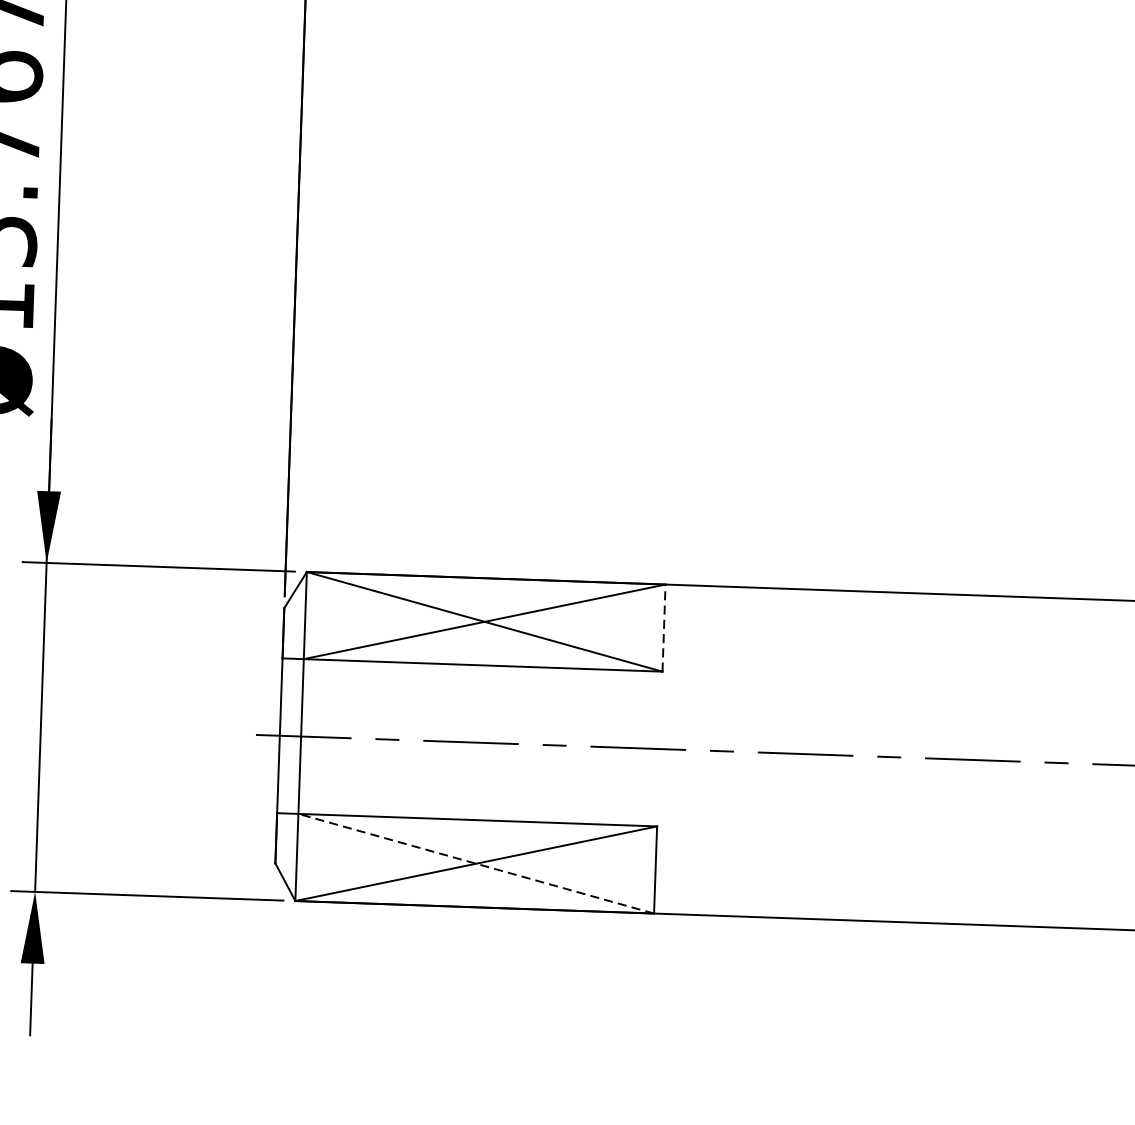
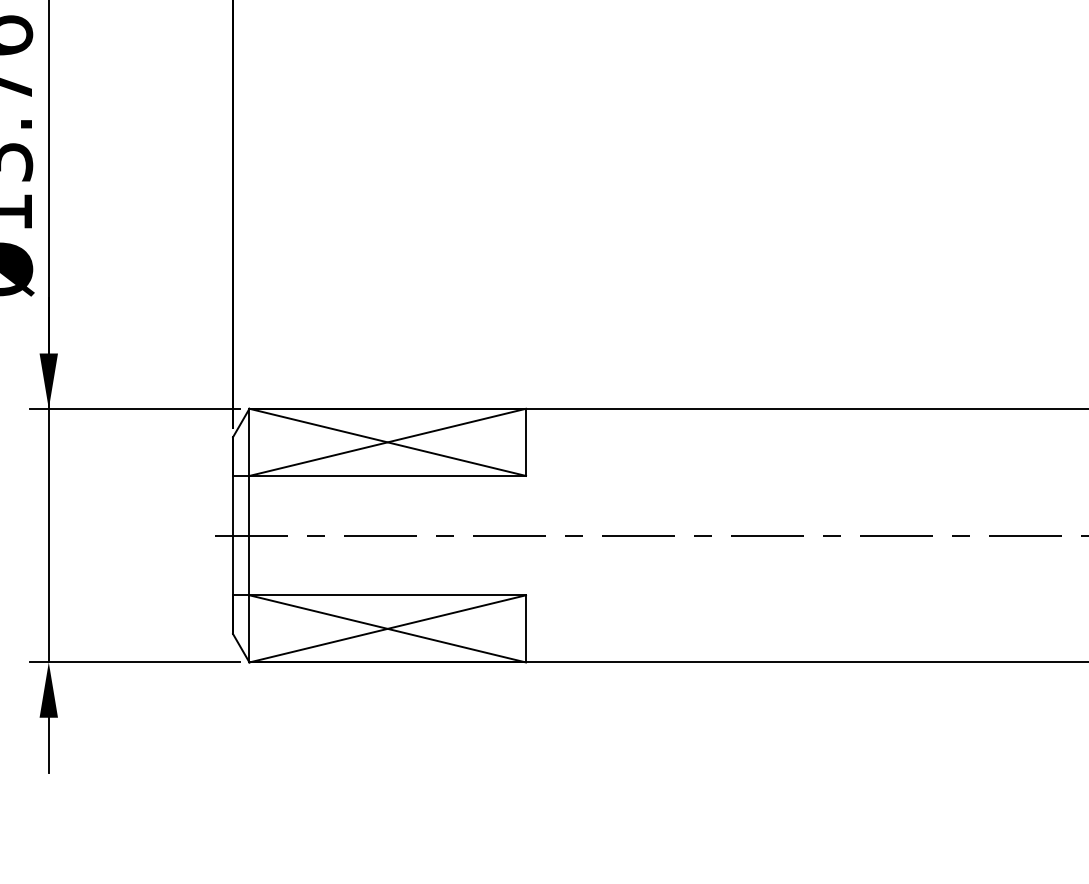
line: (664, 628) -> (526, 442), dashed -> solid
line: (475, 863) -> (387, 628), dashed -> solid

